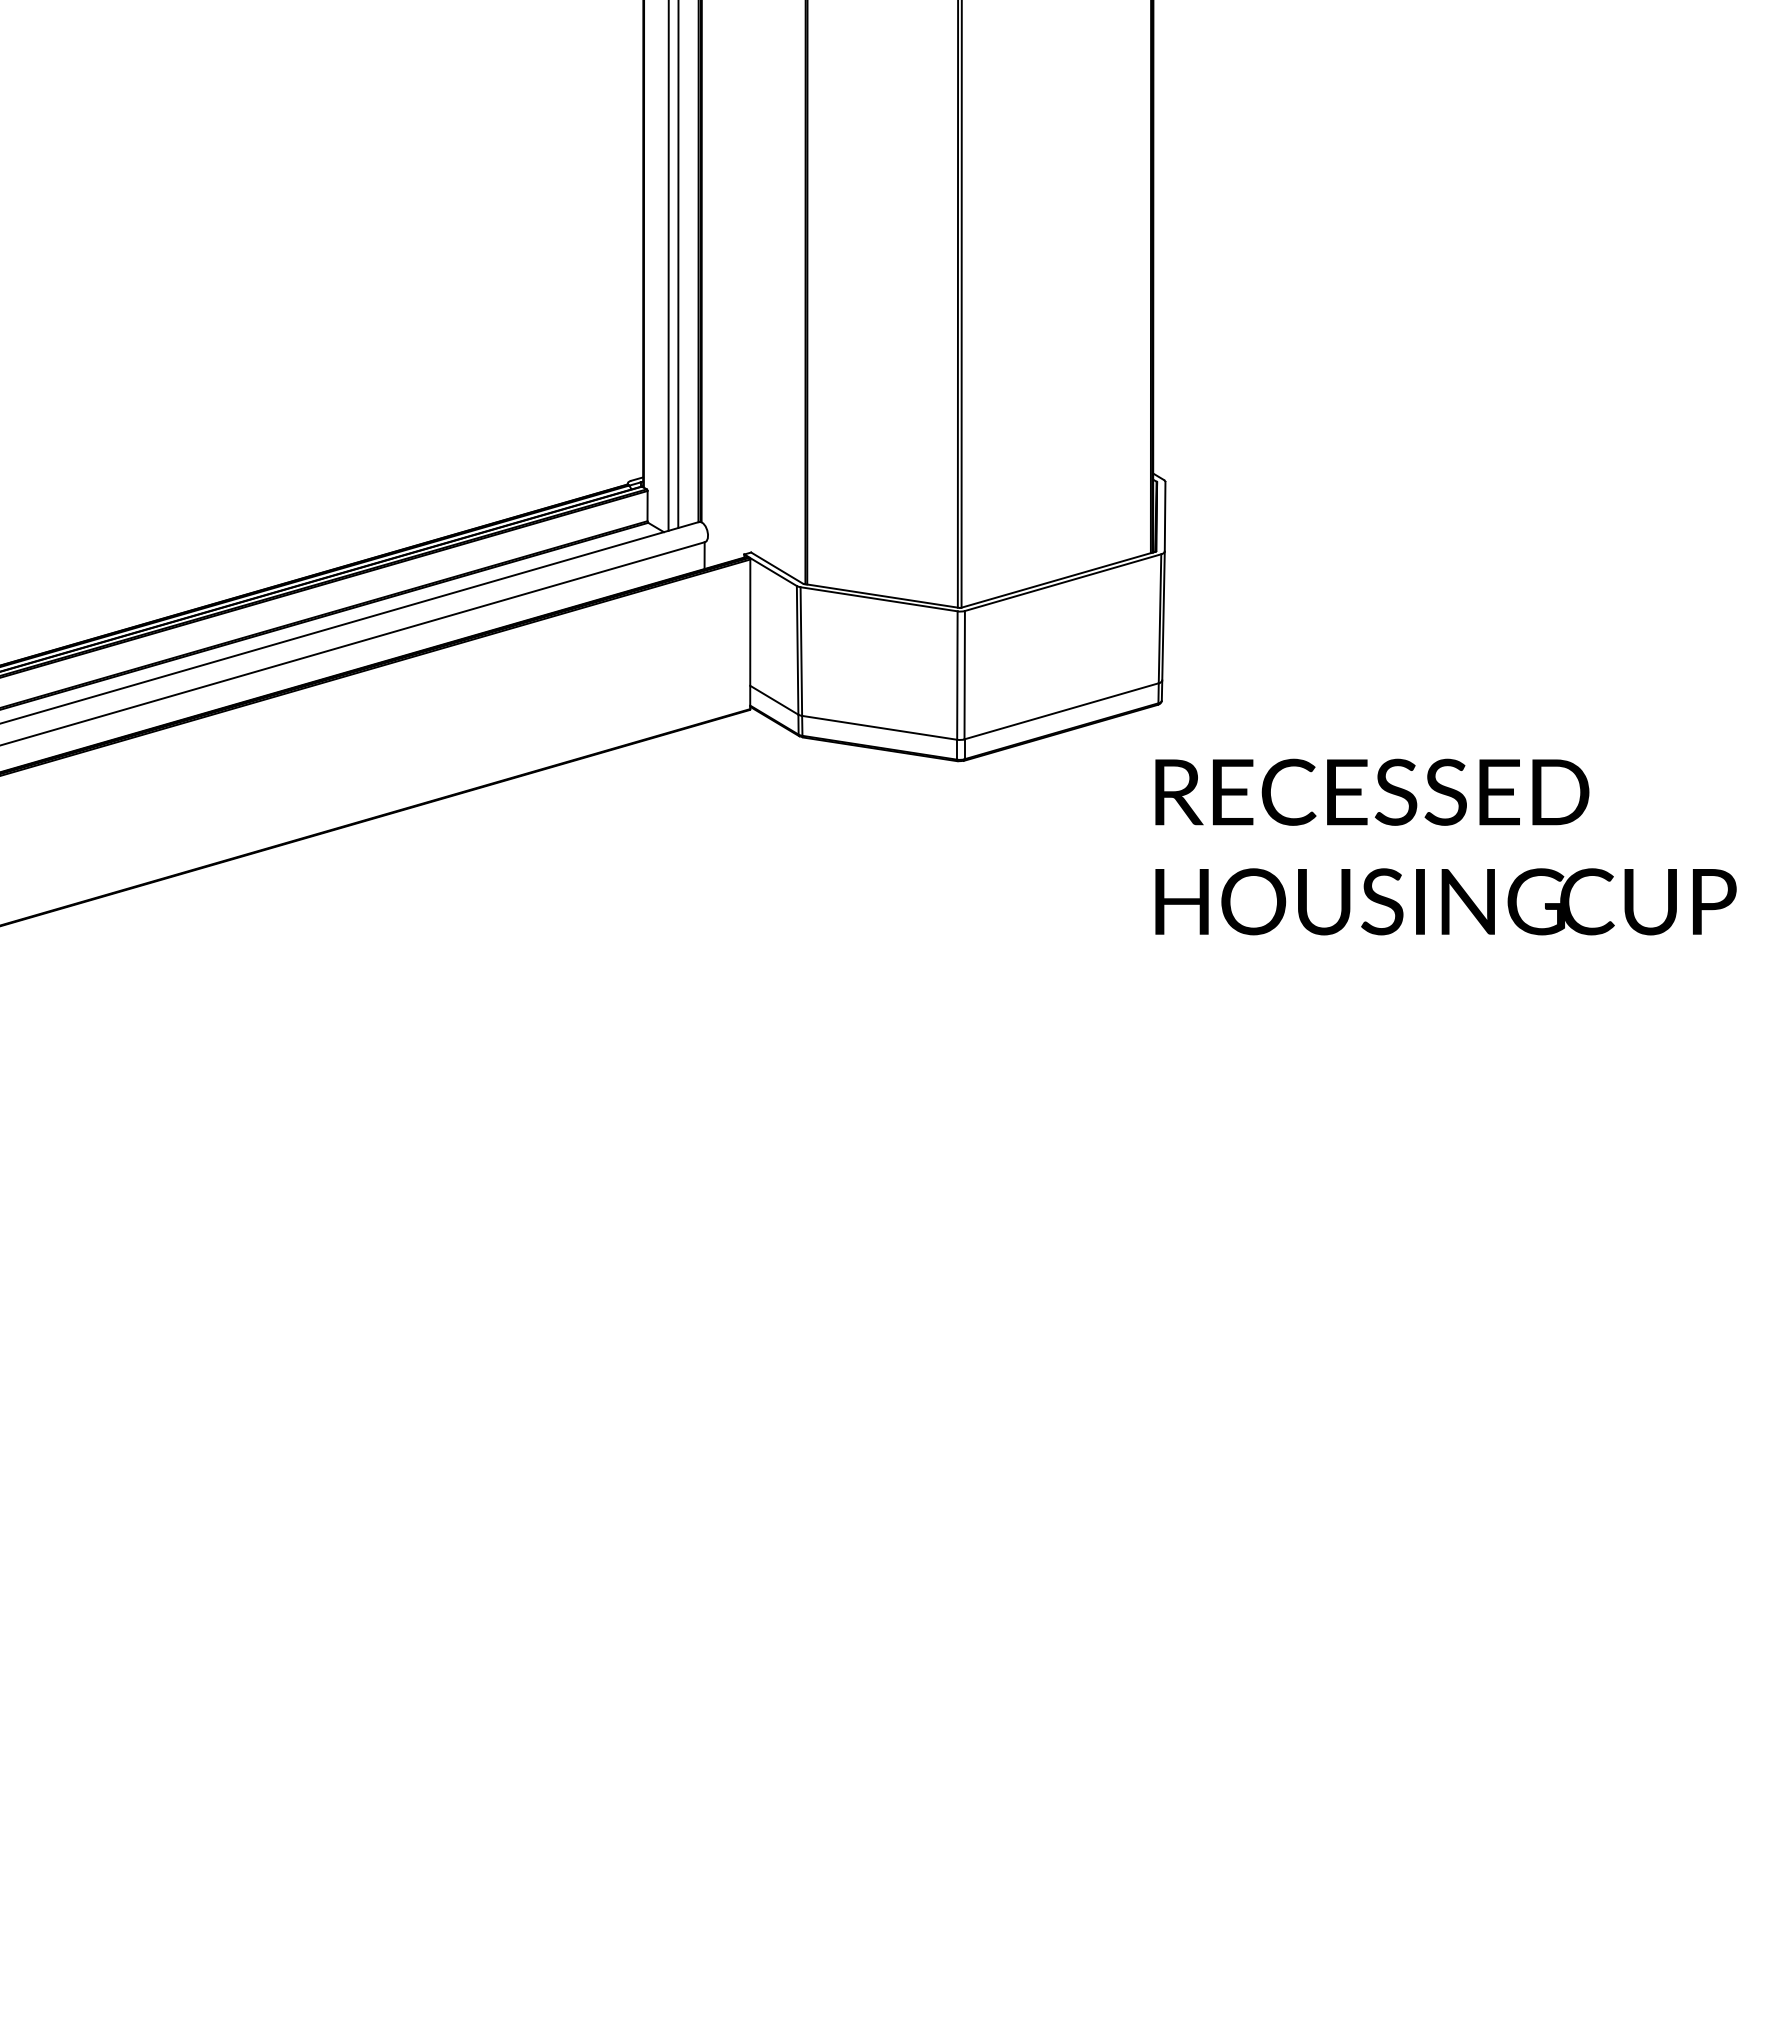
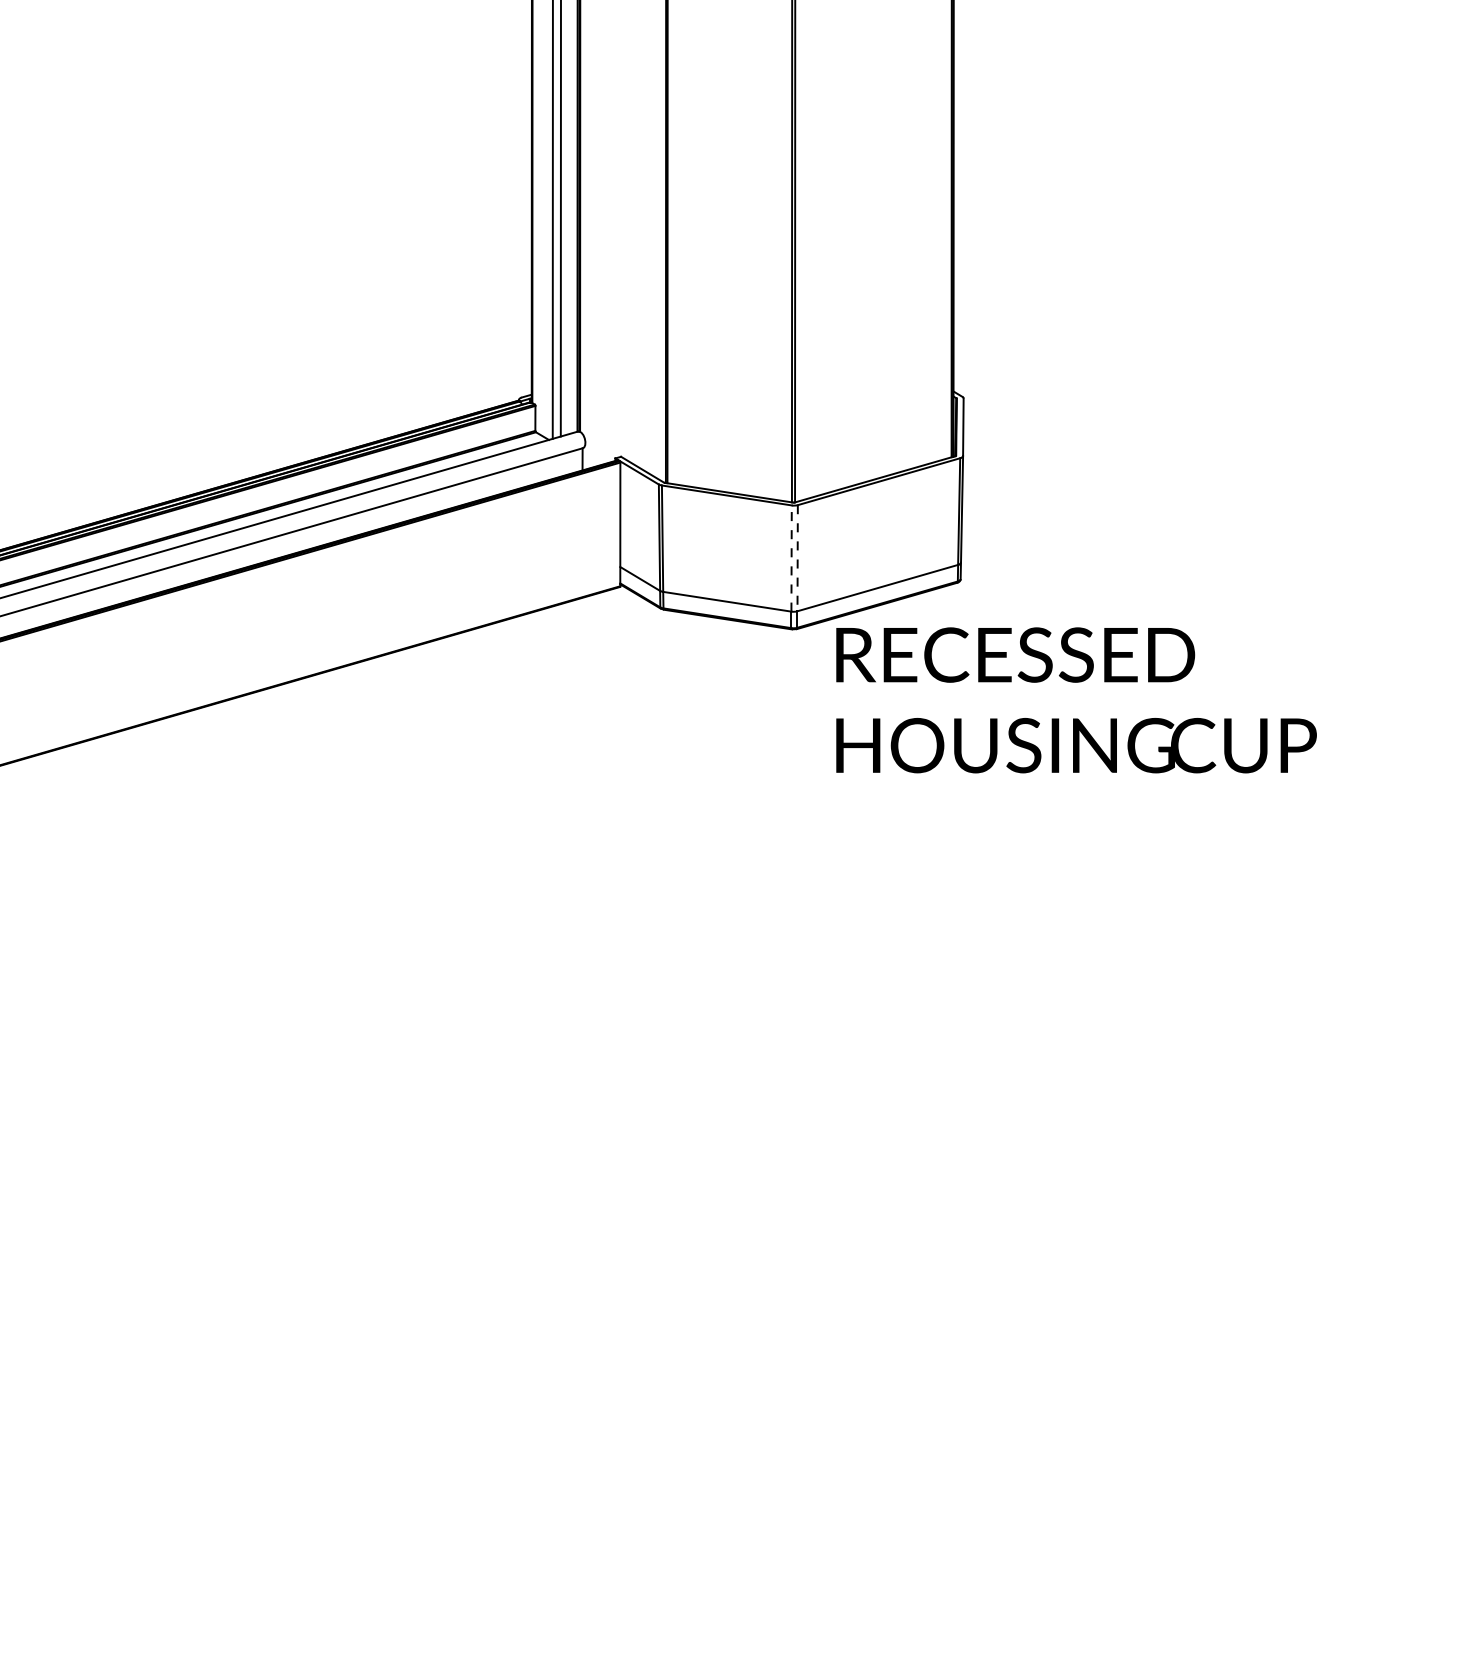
line: (957, 675) -> (791, 558), solid -> dashed
line: (964, 675) -> (797, 558), solid -> dashed
text: (1445, 846) -> (1076, 699), moved

